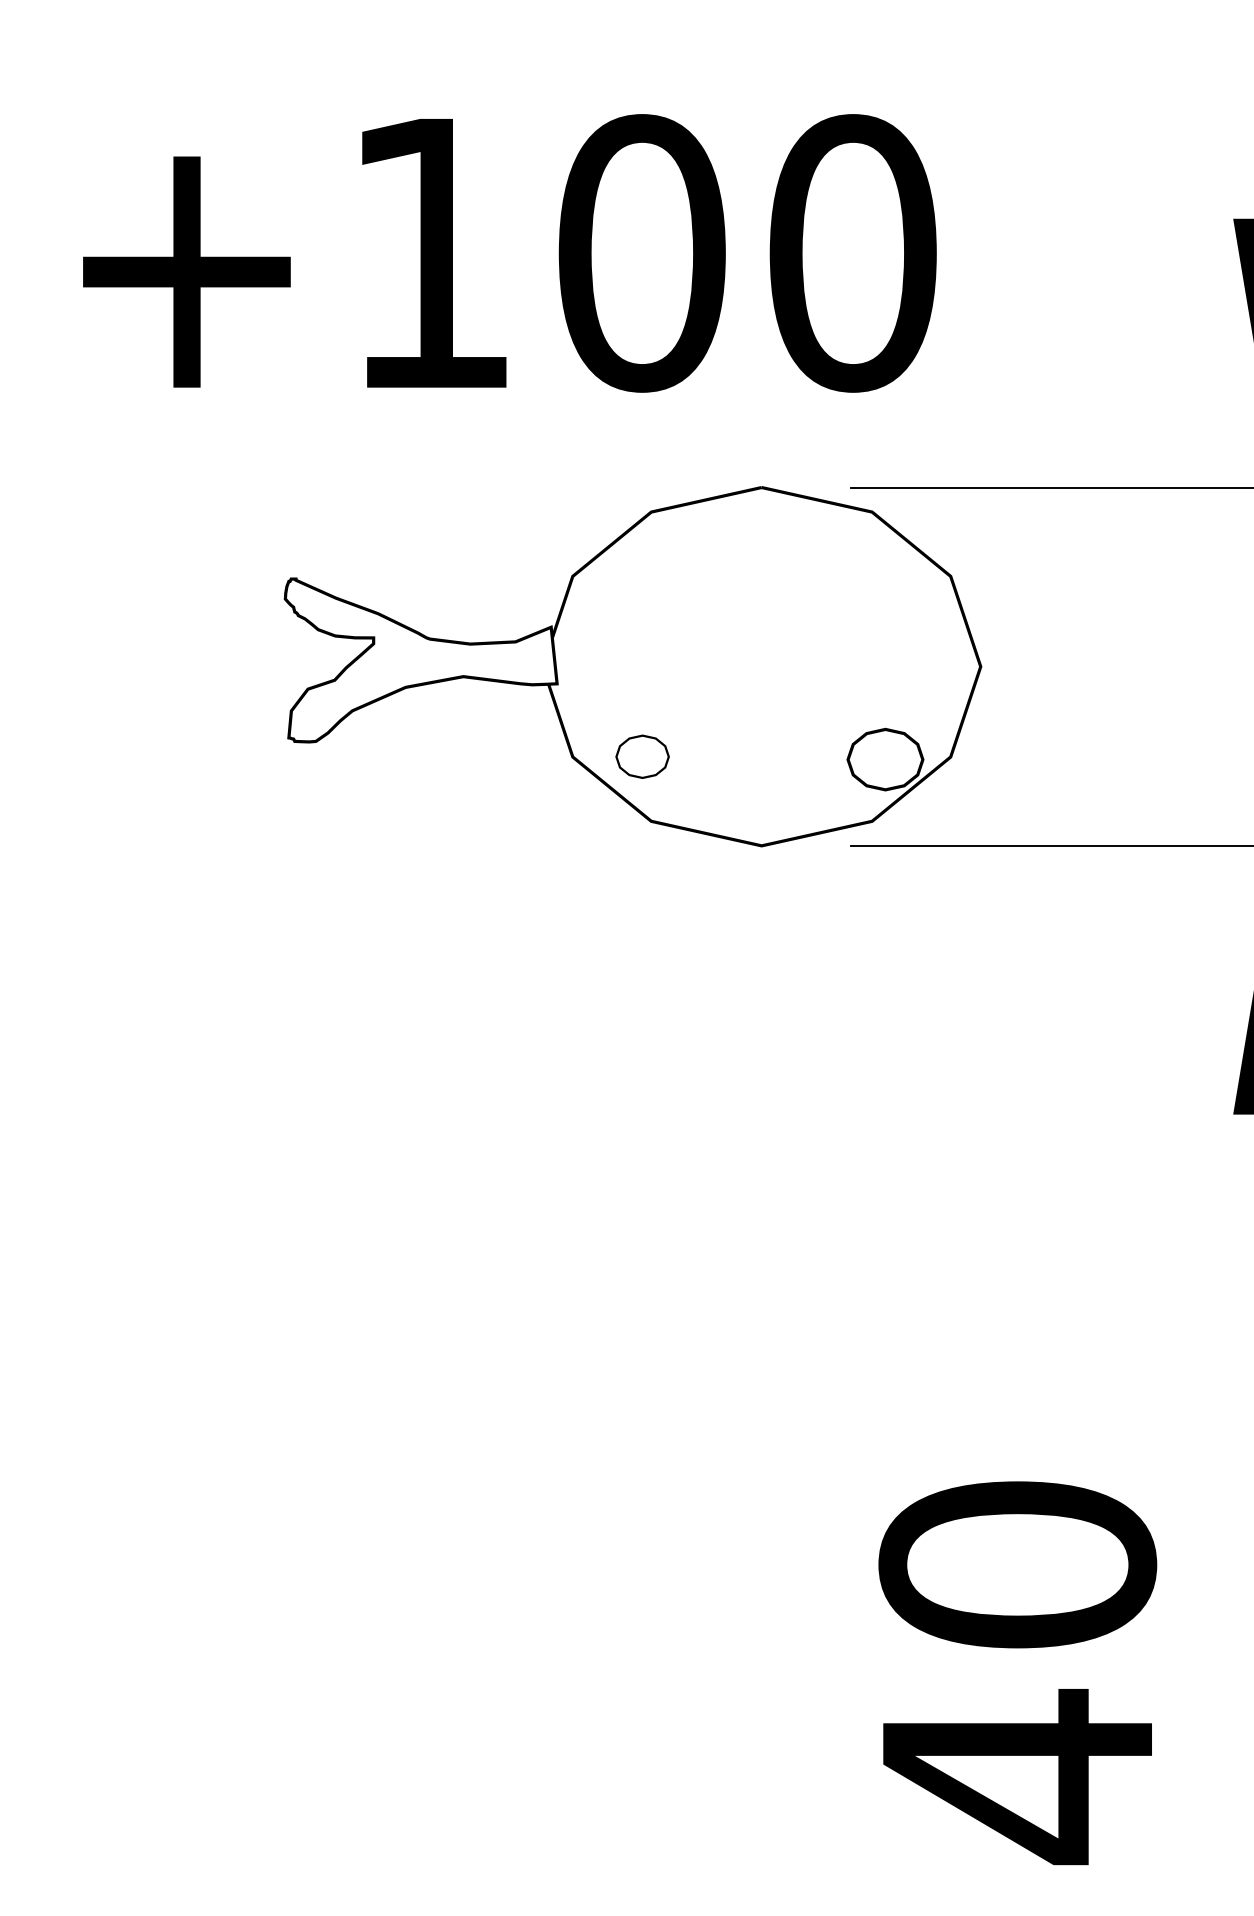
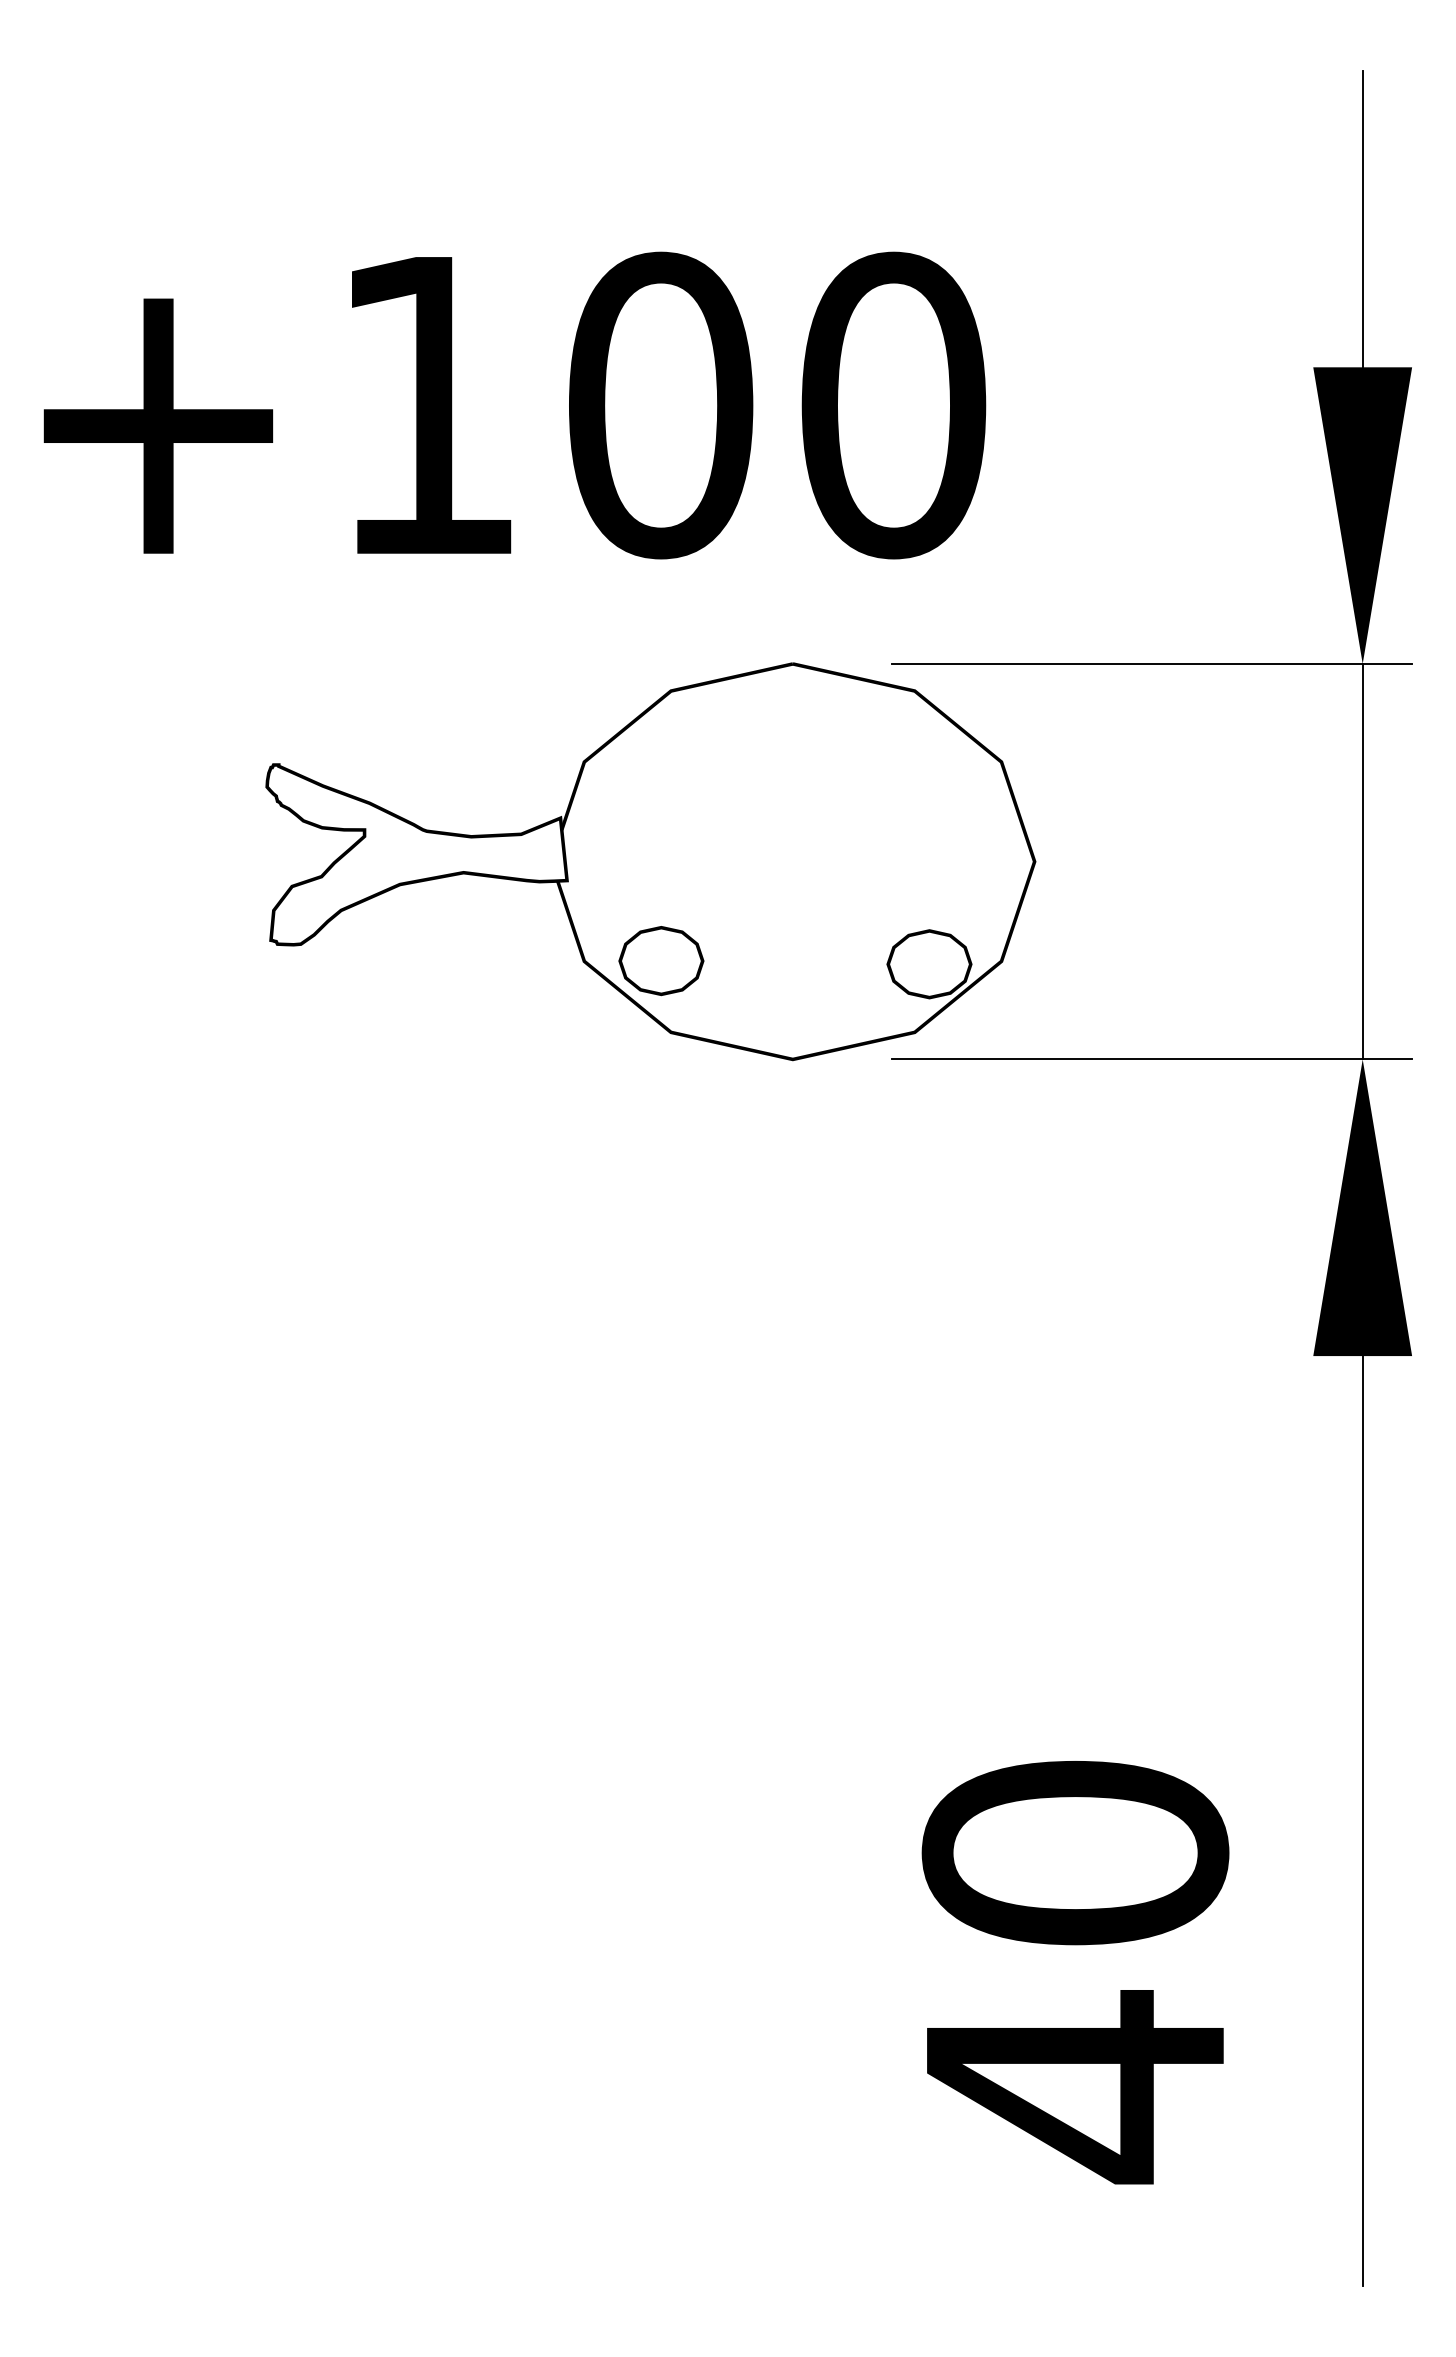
part: (642, 757) -> (661, 961), size x1.43

